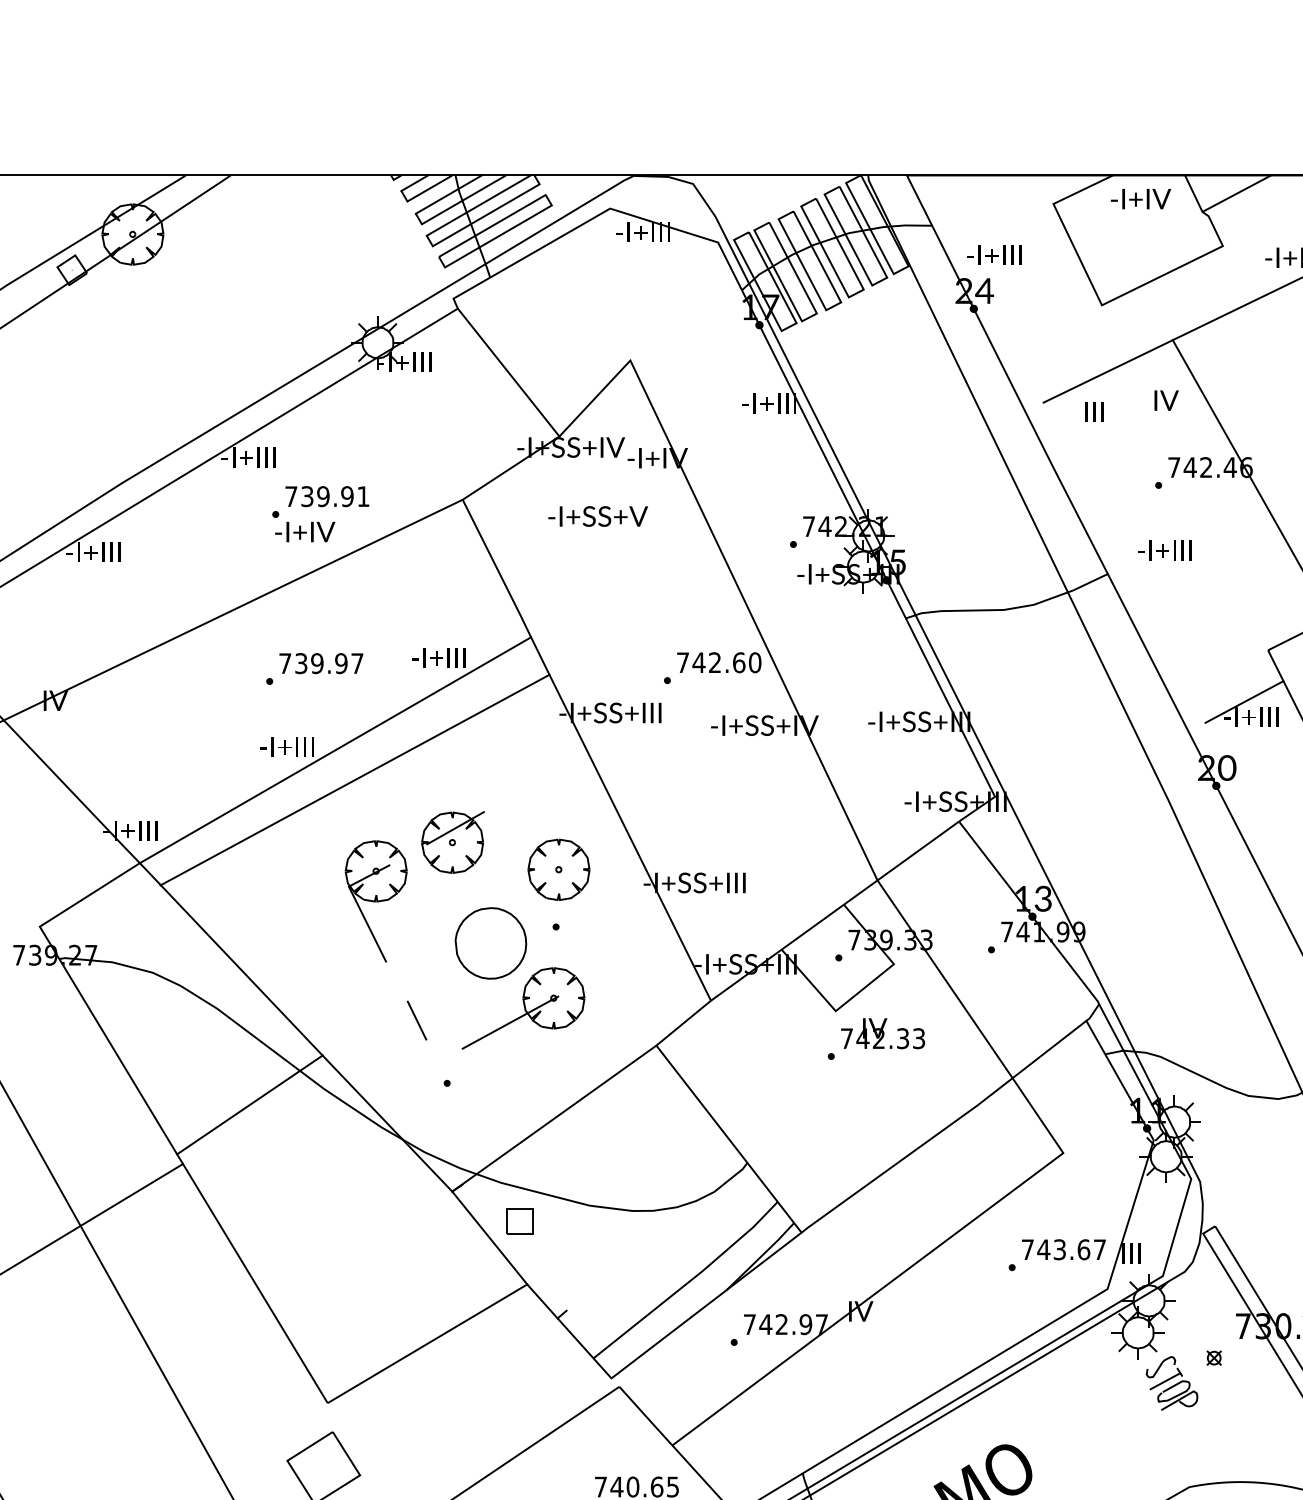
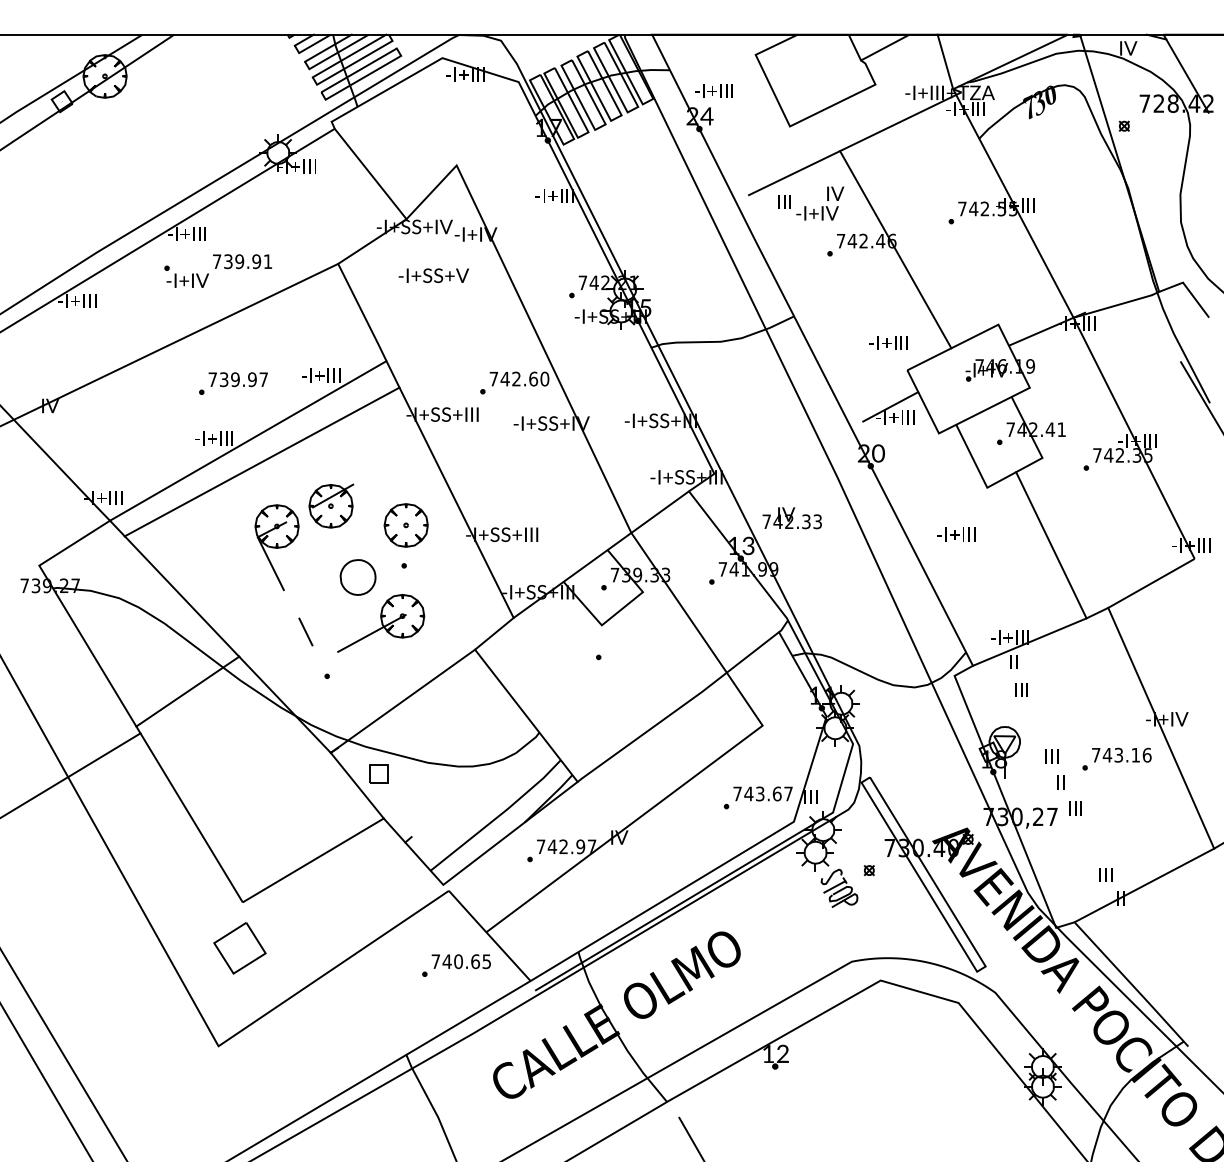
text: (1140, 199) -> (817, 213), moved
part: (303, 526) -> (186, 276), moved
text: (1164, 550) -> (888, 342), moved
part: (490, 943) -> (357, 577), size x0.7
text: (881, 1034) -> (791, 518), moved

